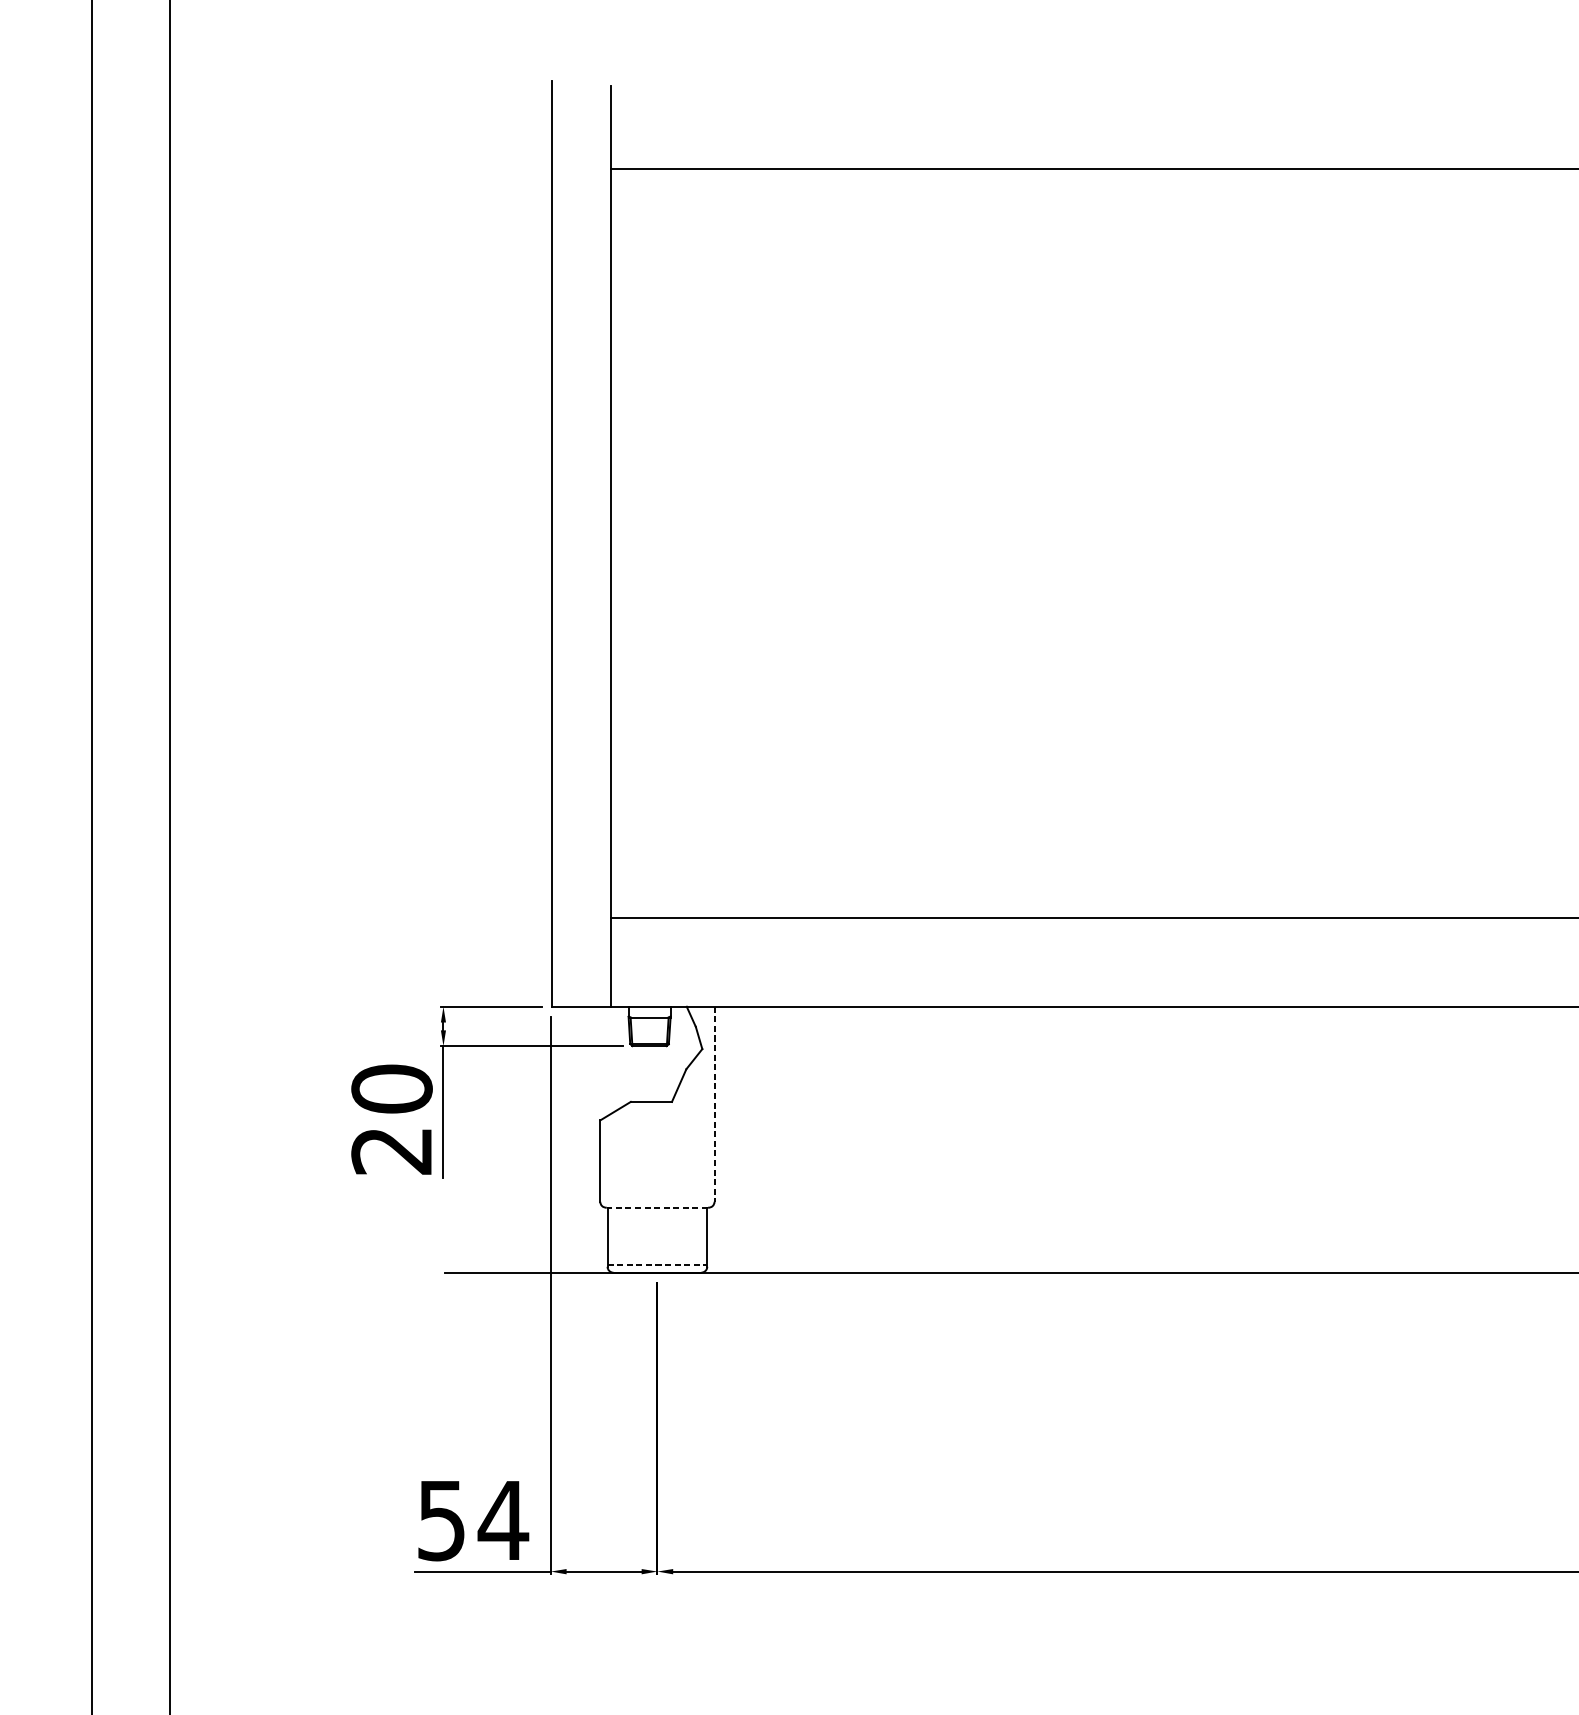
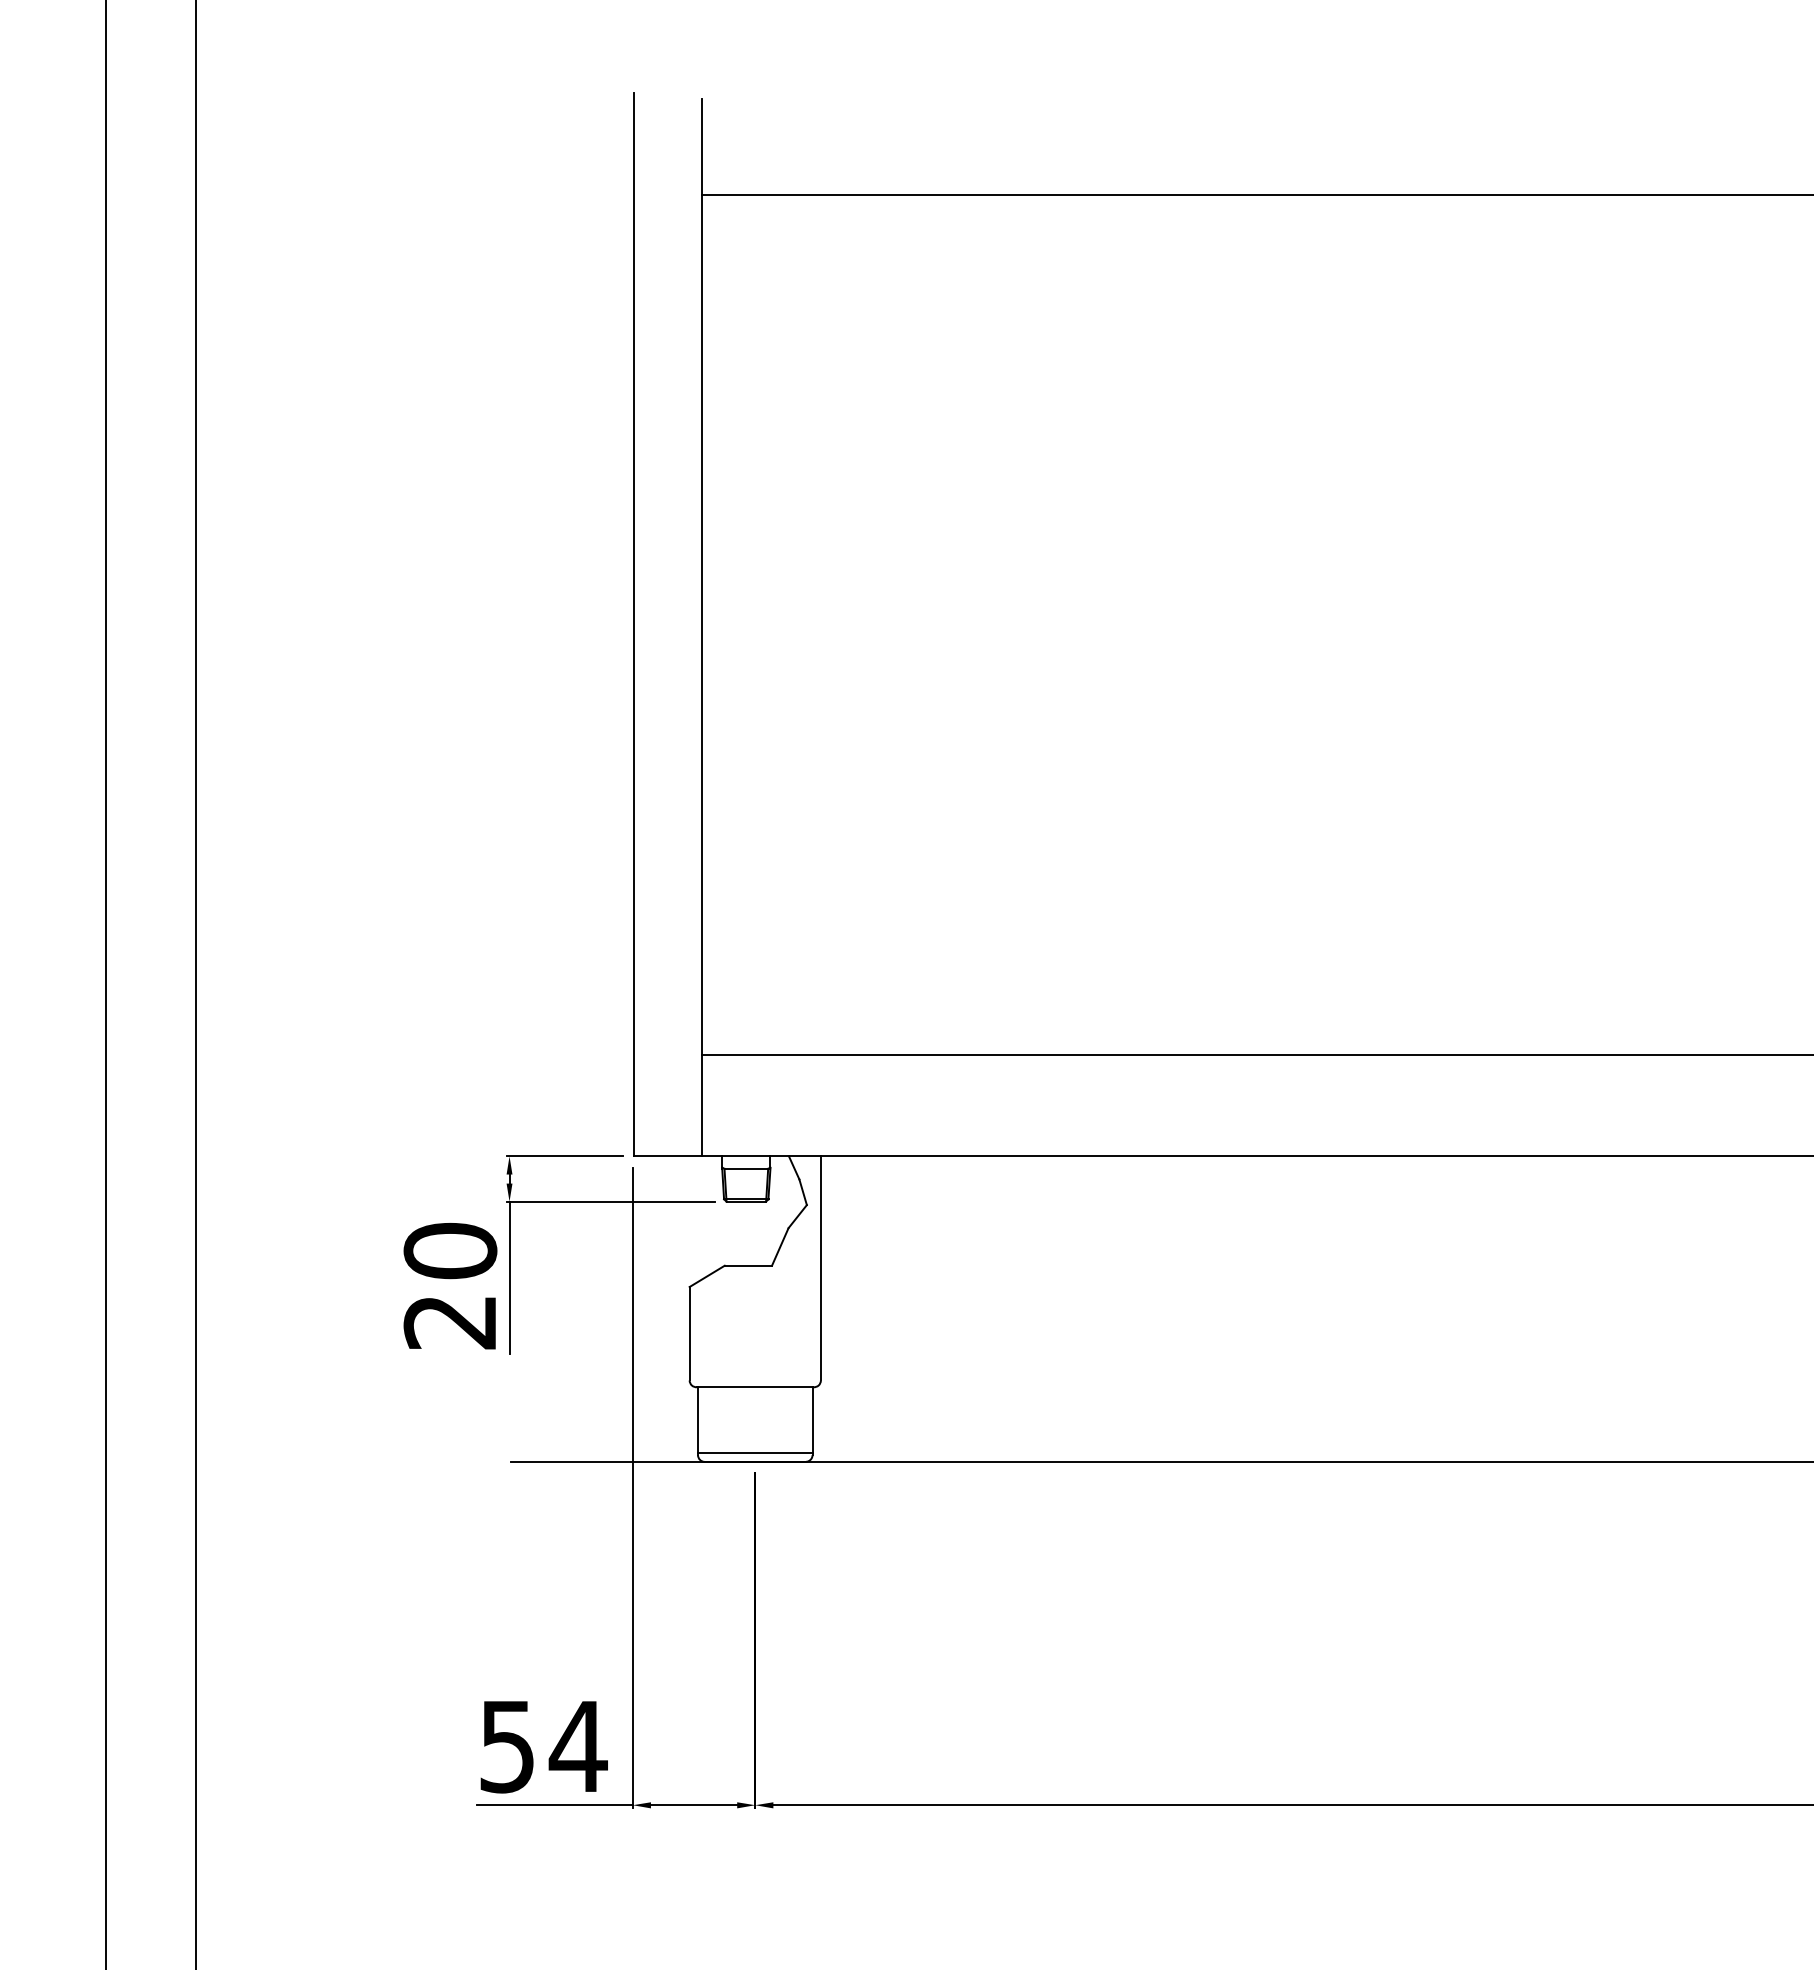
line: (714, 1104) -> (820, 1268), dashed -> solid
line: (656, 1207) -> (754, 1387), dashed -> solid
line: (657, 1264) -> (755, 1452), dashed -> solid

